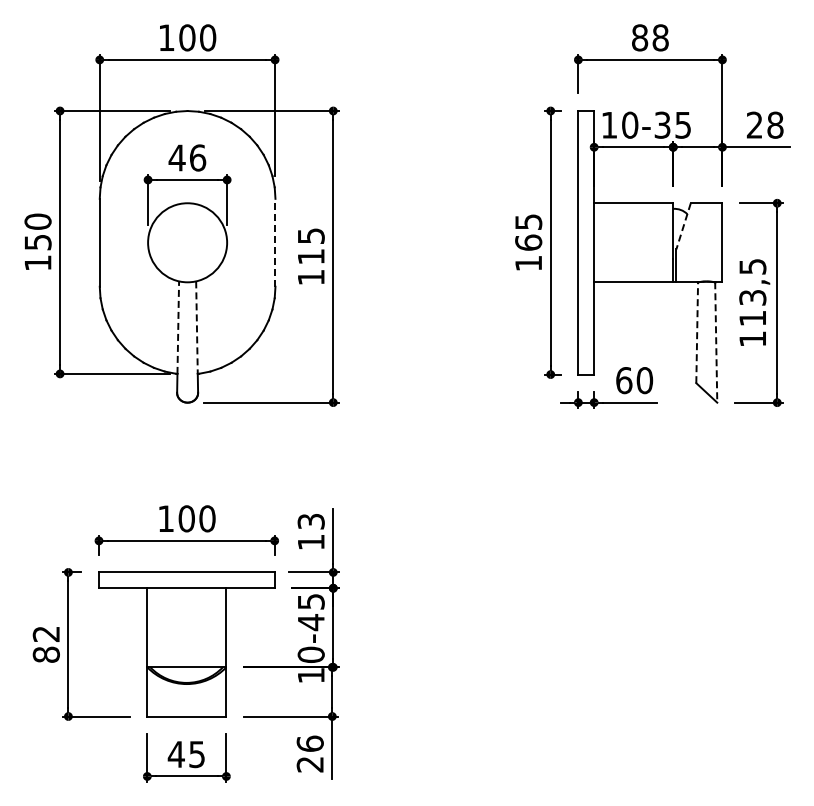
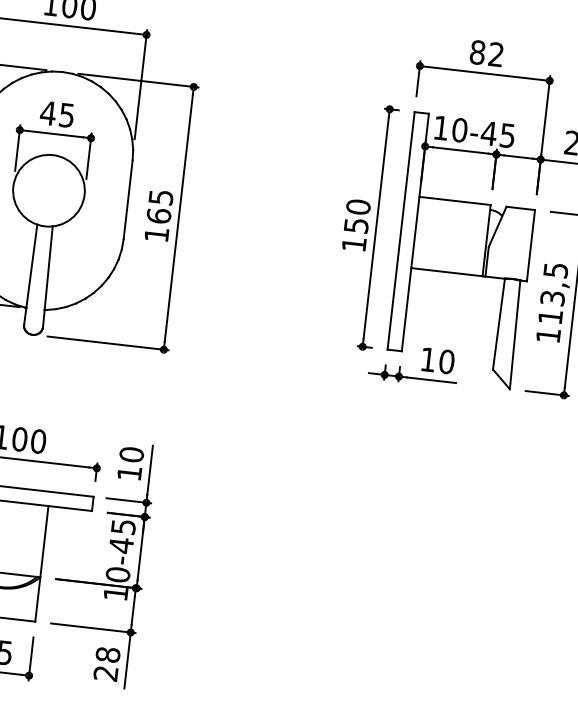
text: (660, 37) -> (496, 54), 88 -> 82
text: (662, 124) -> (489, 132), 10-35 -> 10-45
text: (198, 157) -> (67, 115), 46 -> 45
line: (683, 226) -> (497, 227), dashed -> solid
text: (528, 232) -> (357, 216), 165 -> 150
line: (275, 242) -> (128, 199), dashed -> solid
text: (310, 256) -> (158, 215), 115 -> 165
line: (178, 327) -> (32, 266), dashed -> solid
line: (196, 328) -> (48, 268), dashed -> solid
line: (697, 332) -> (499, 323), dashed -> solid
line: (716, 342) -> (515, 334), dashed -> solid
text: (624, 380) -> (428, 359), 60 -> 10
text: (310, 521) -> (131, 454), 13 -> 10
text: (309, 743) -> (107, 654), 26 -> 28

